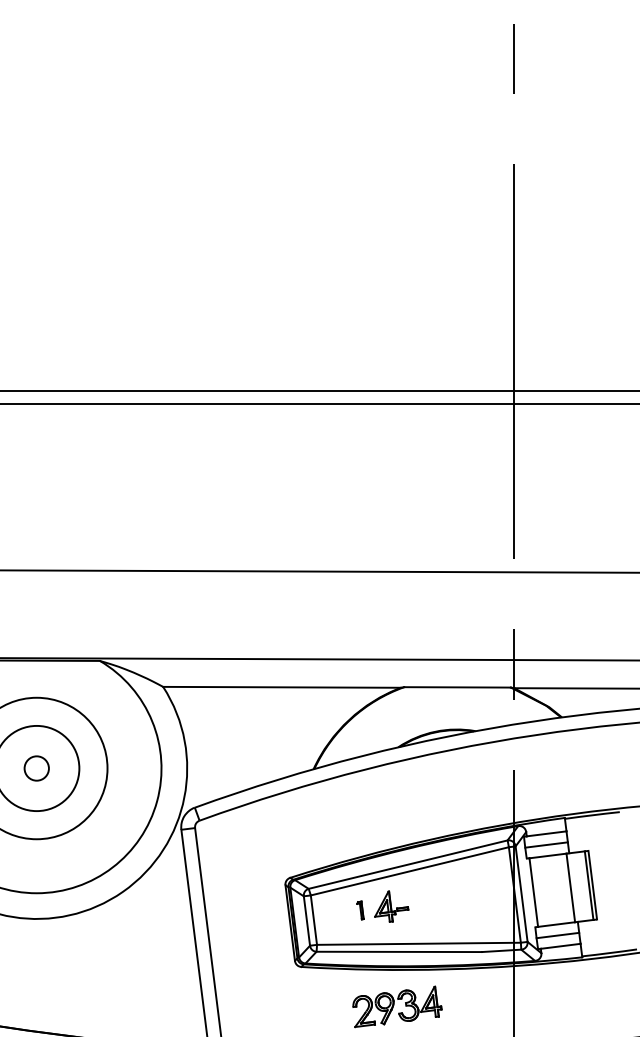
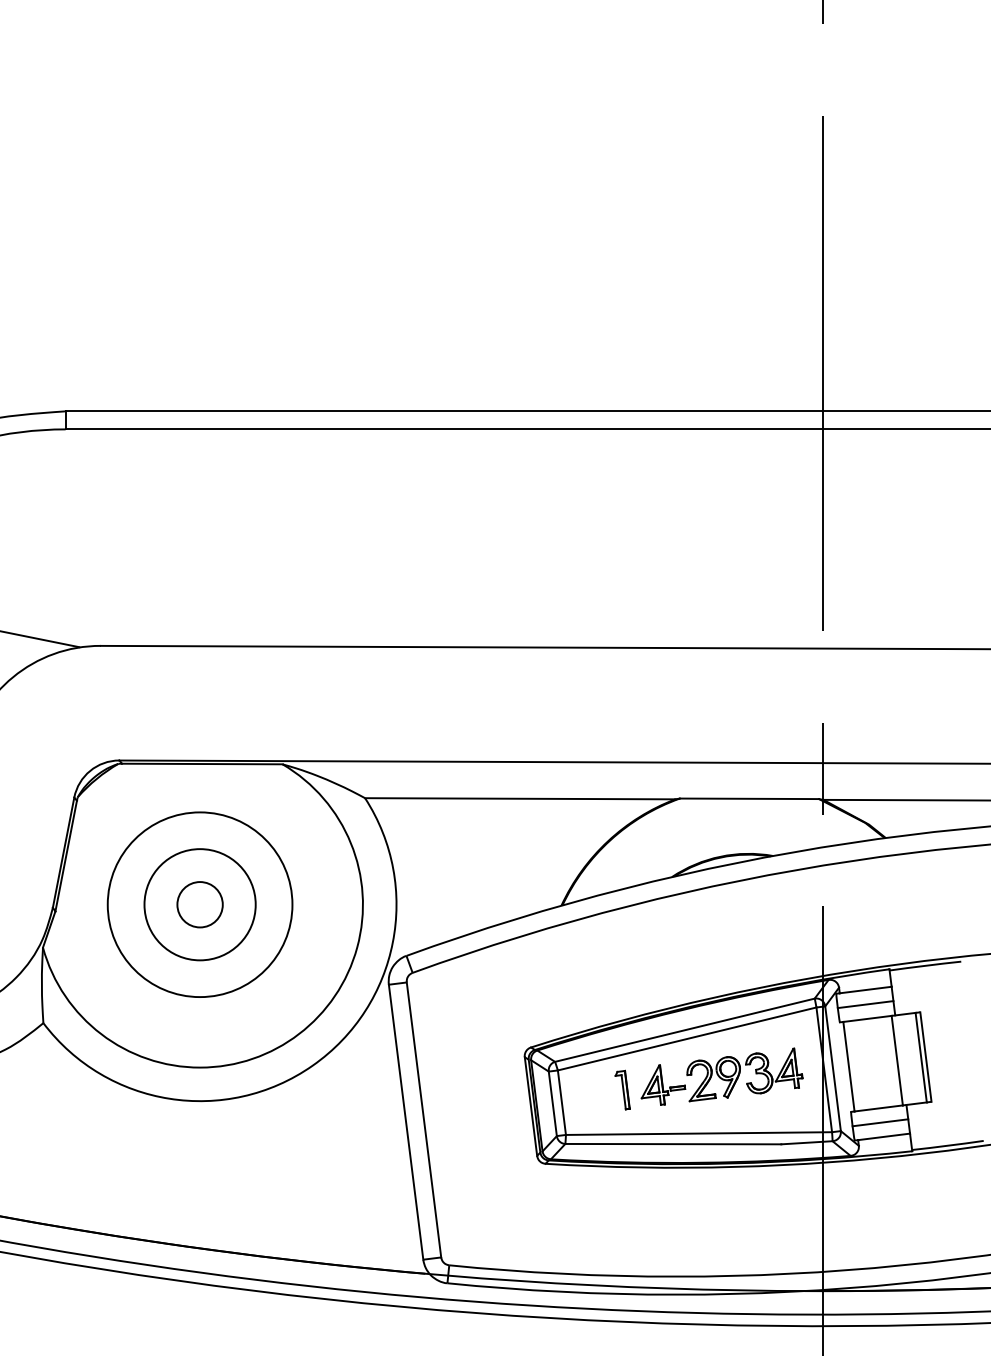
circle: (36, 768) -> (199, 904), size x1.43
part: (360, 910) -> (622, 1089), size x1.67
part: (397, 1006) -> (744, 1074), moved

